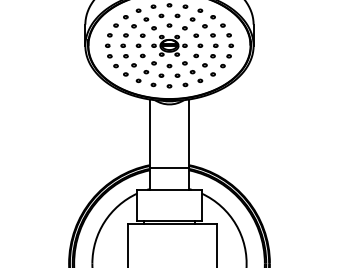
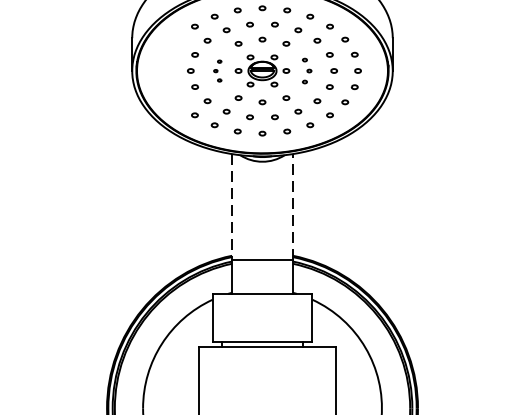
part: (111, 45) -> (172, 70), removed
part: (140, 45) -> (217, 70), size x0.6
part: (198, 45) -> (307, 70), size x0.7
line: (189, 133) -> (293, 206), solid -> dashed
line: (149, 134) -> (231, 208), solid -> dashed

